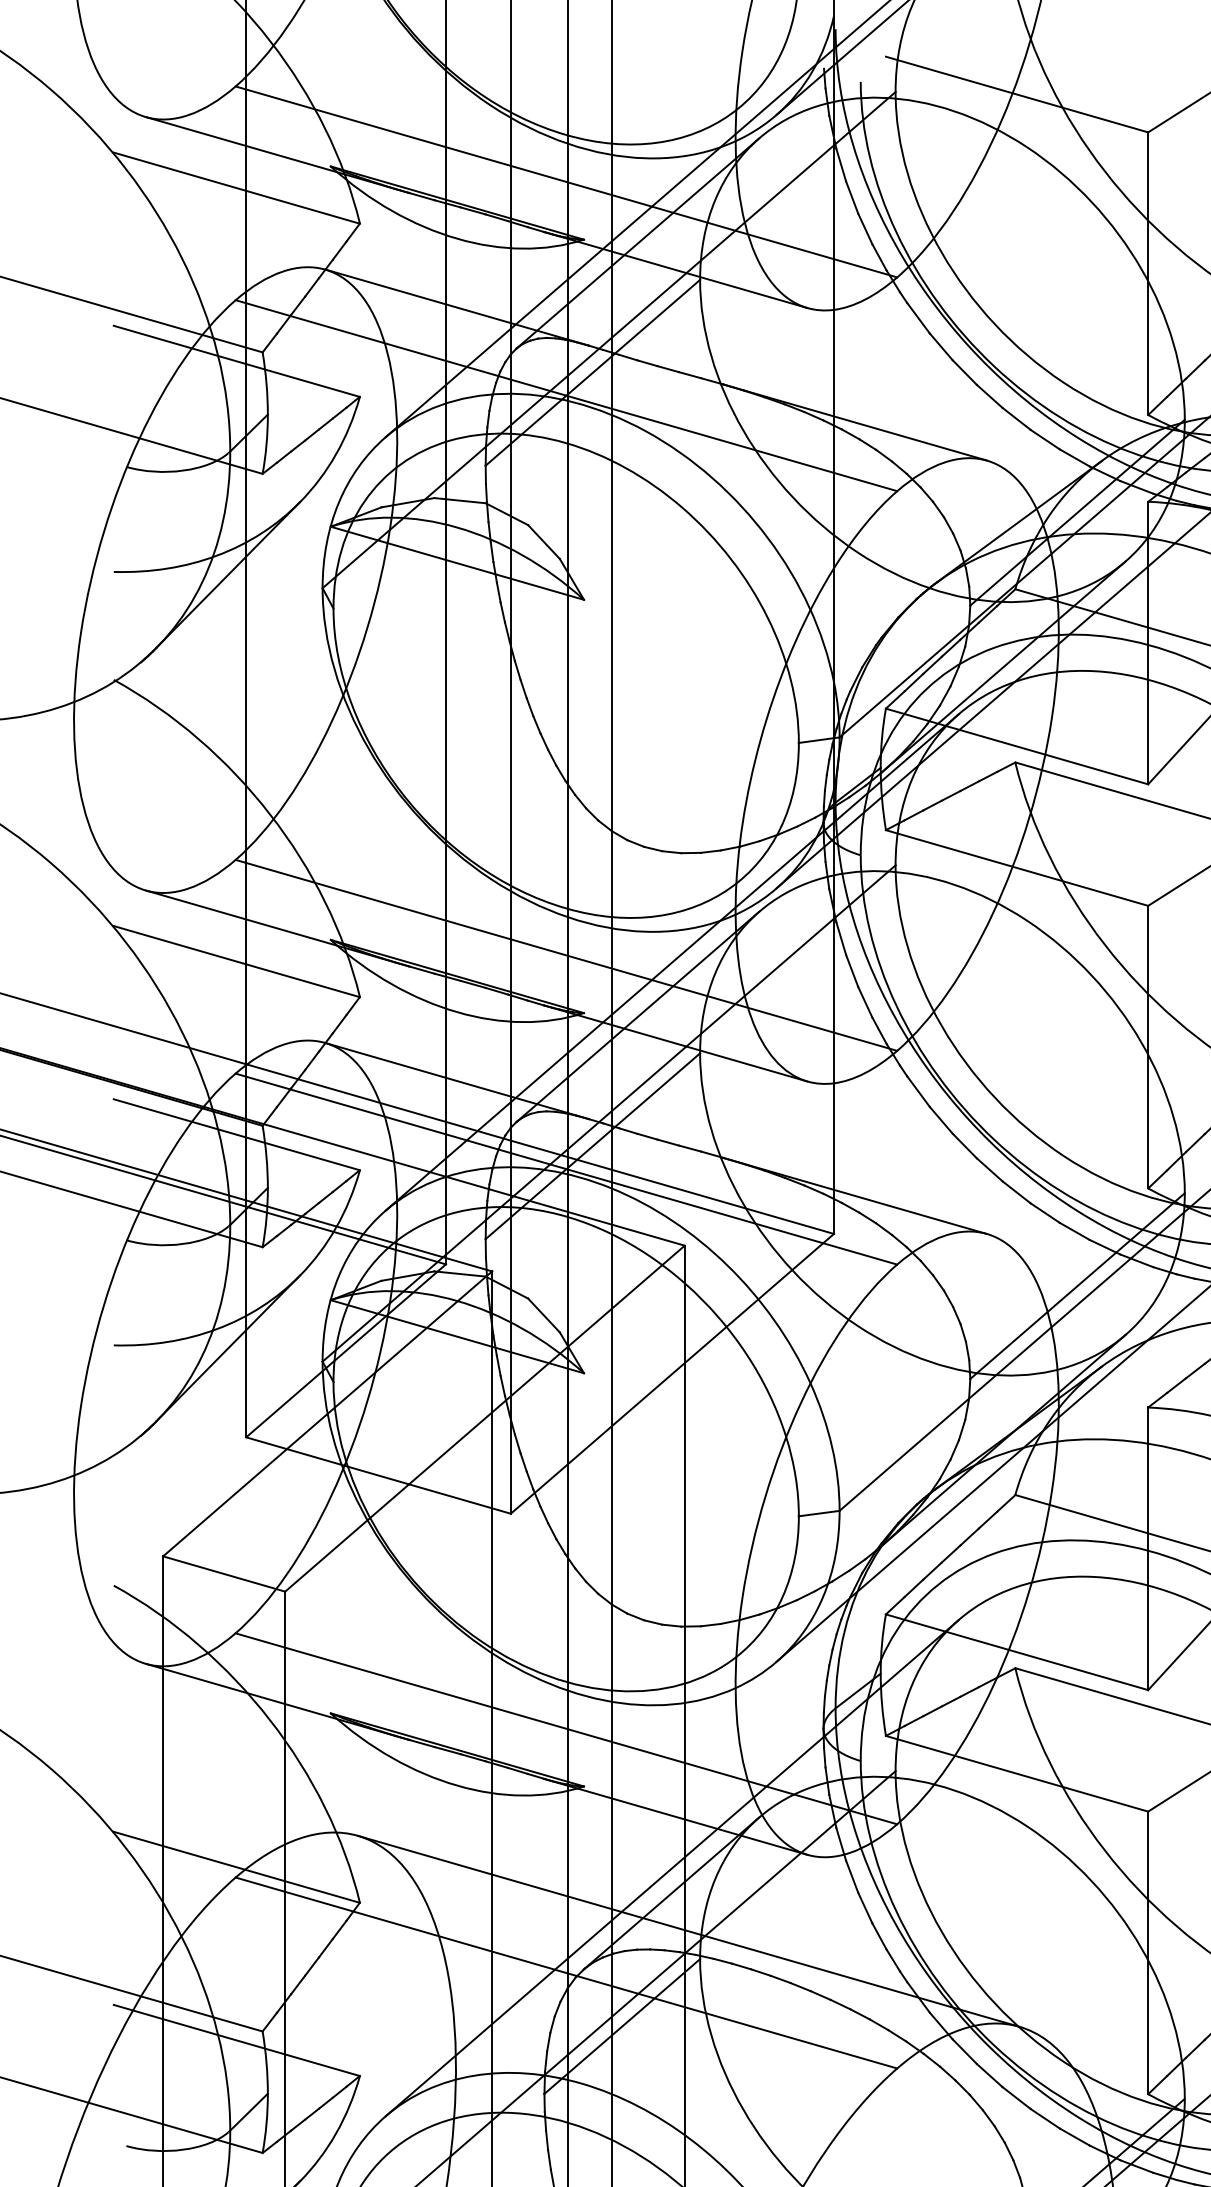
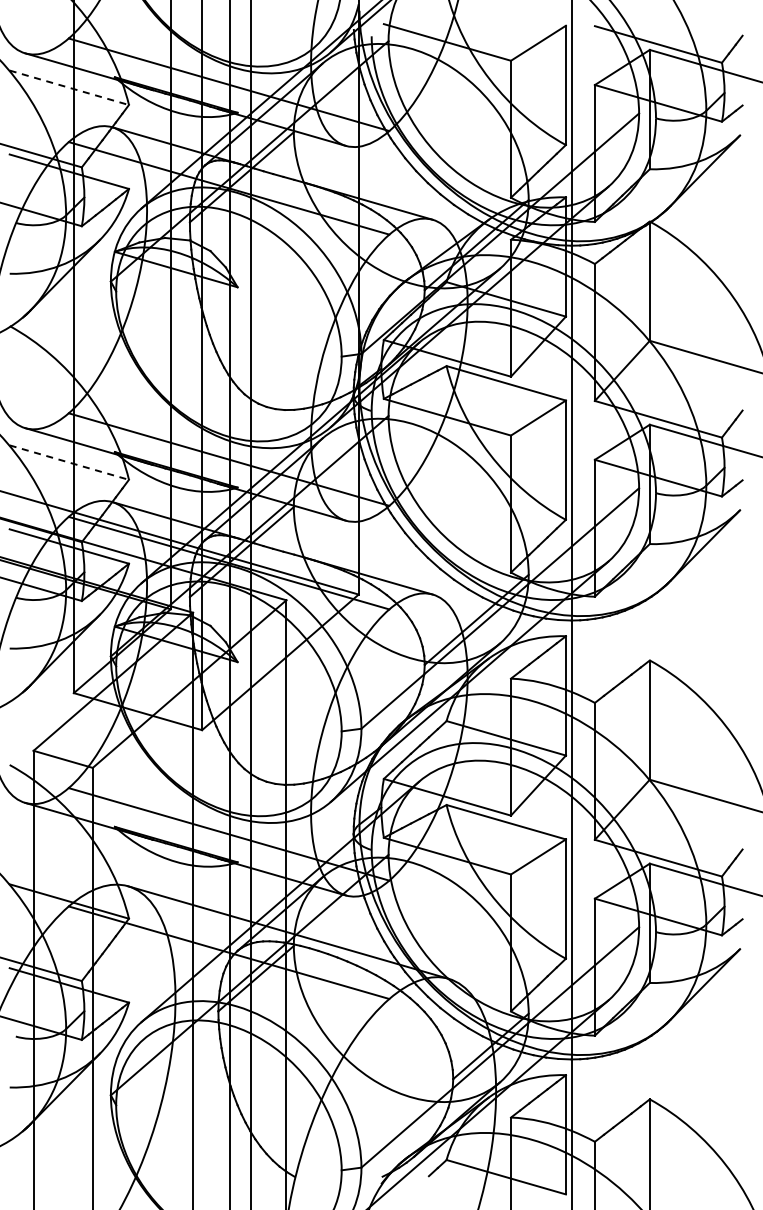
line: (237, 187) -> (69, 87), solid -> dashed
line: (237, 961) -> (69, 462), solid -> dashed

